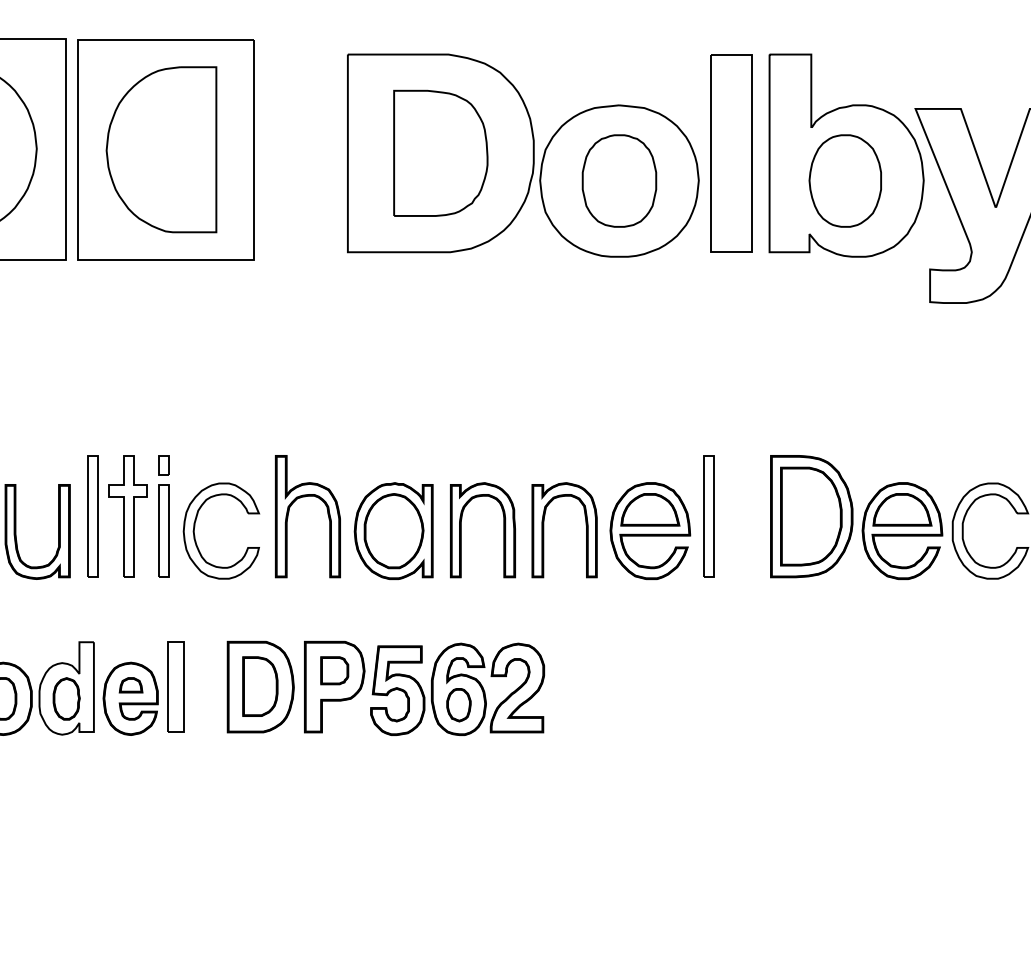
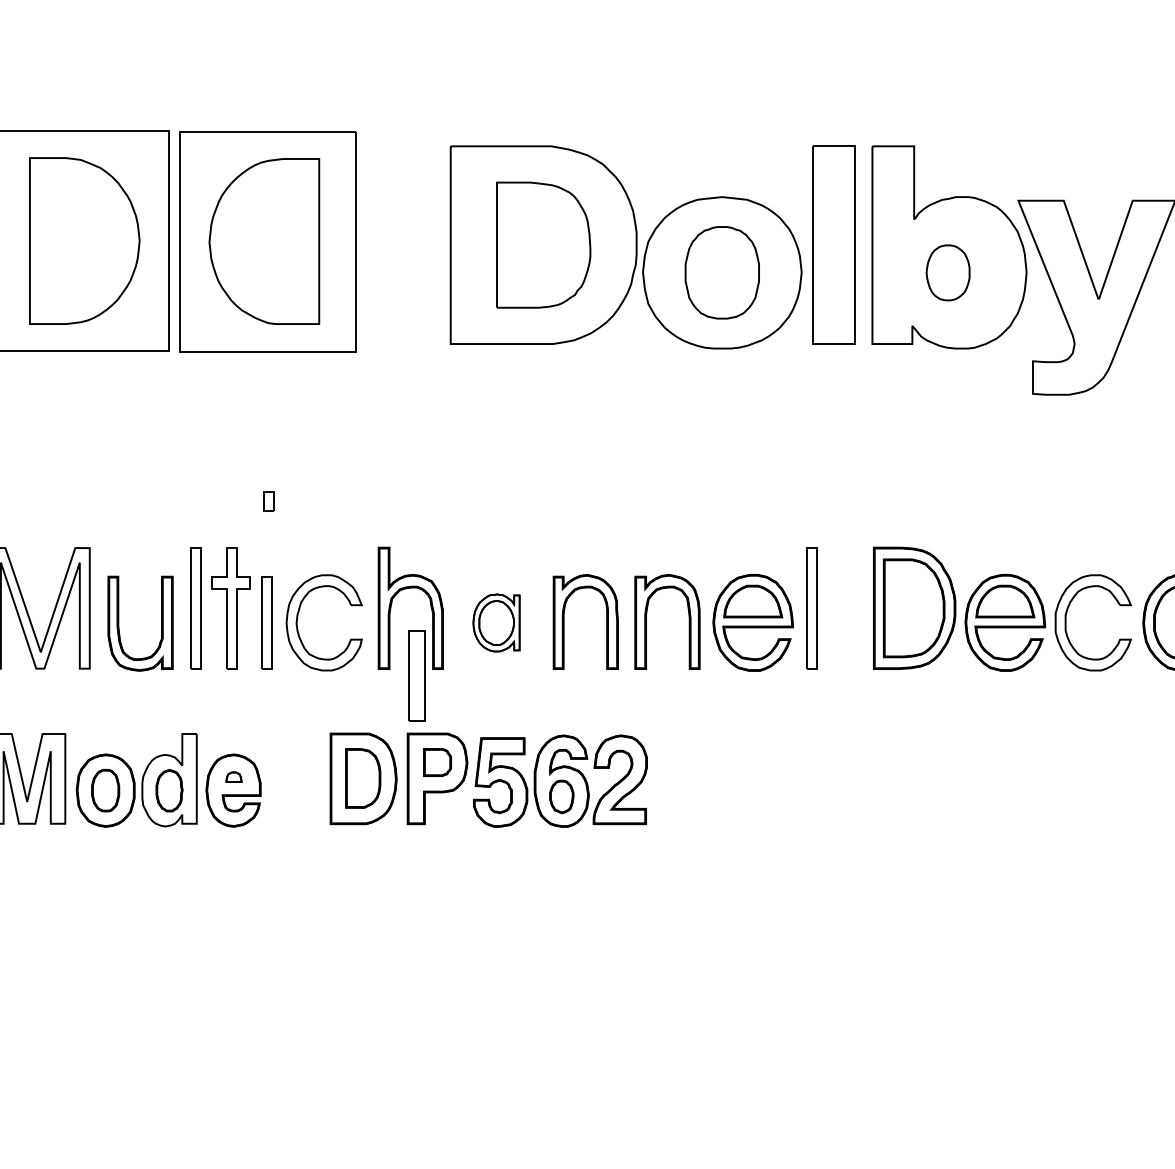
part: (844, 180) -> (947, 272), size x0.6
part: (163, 465) -> (268, 501), moved
part: (393, 530) -> (496, 622), size x0.6
part: (130, 685) -> (233, 777), size x0.7
part: (175, 686) -> (416, 675), moved

